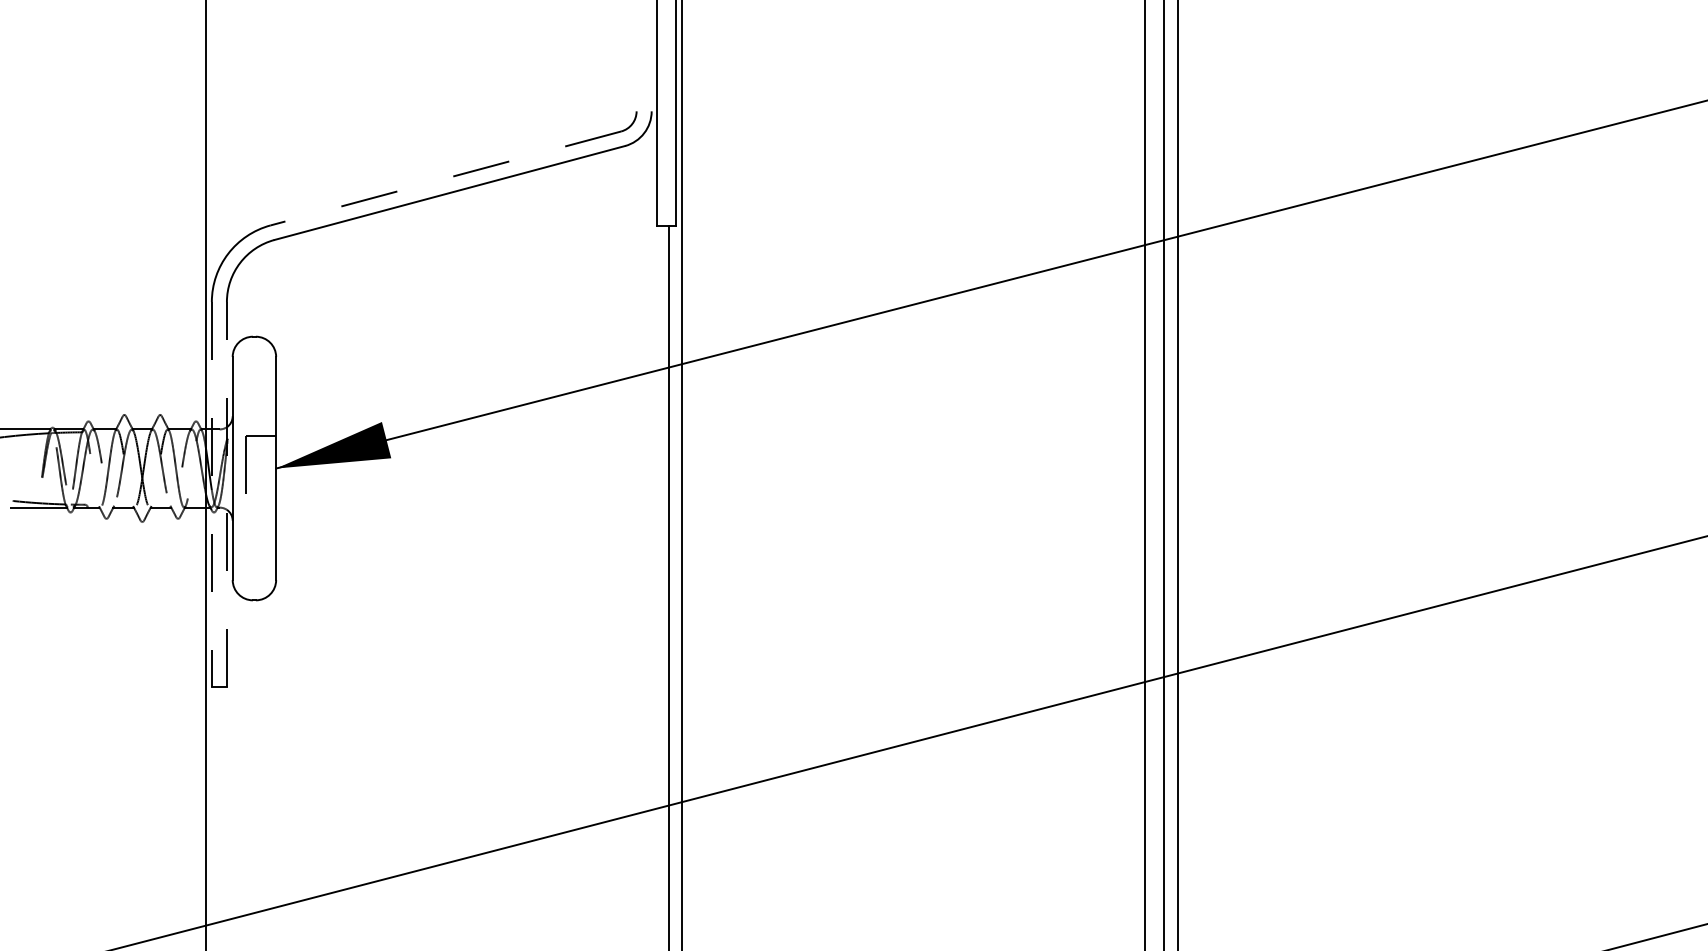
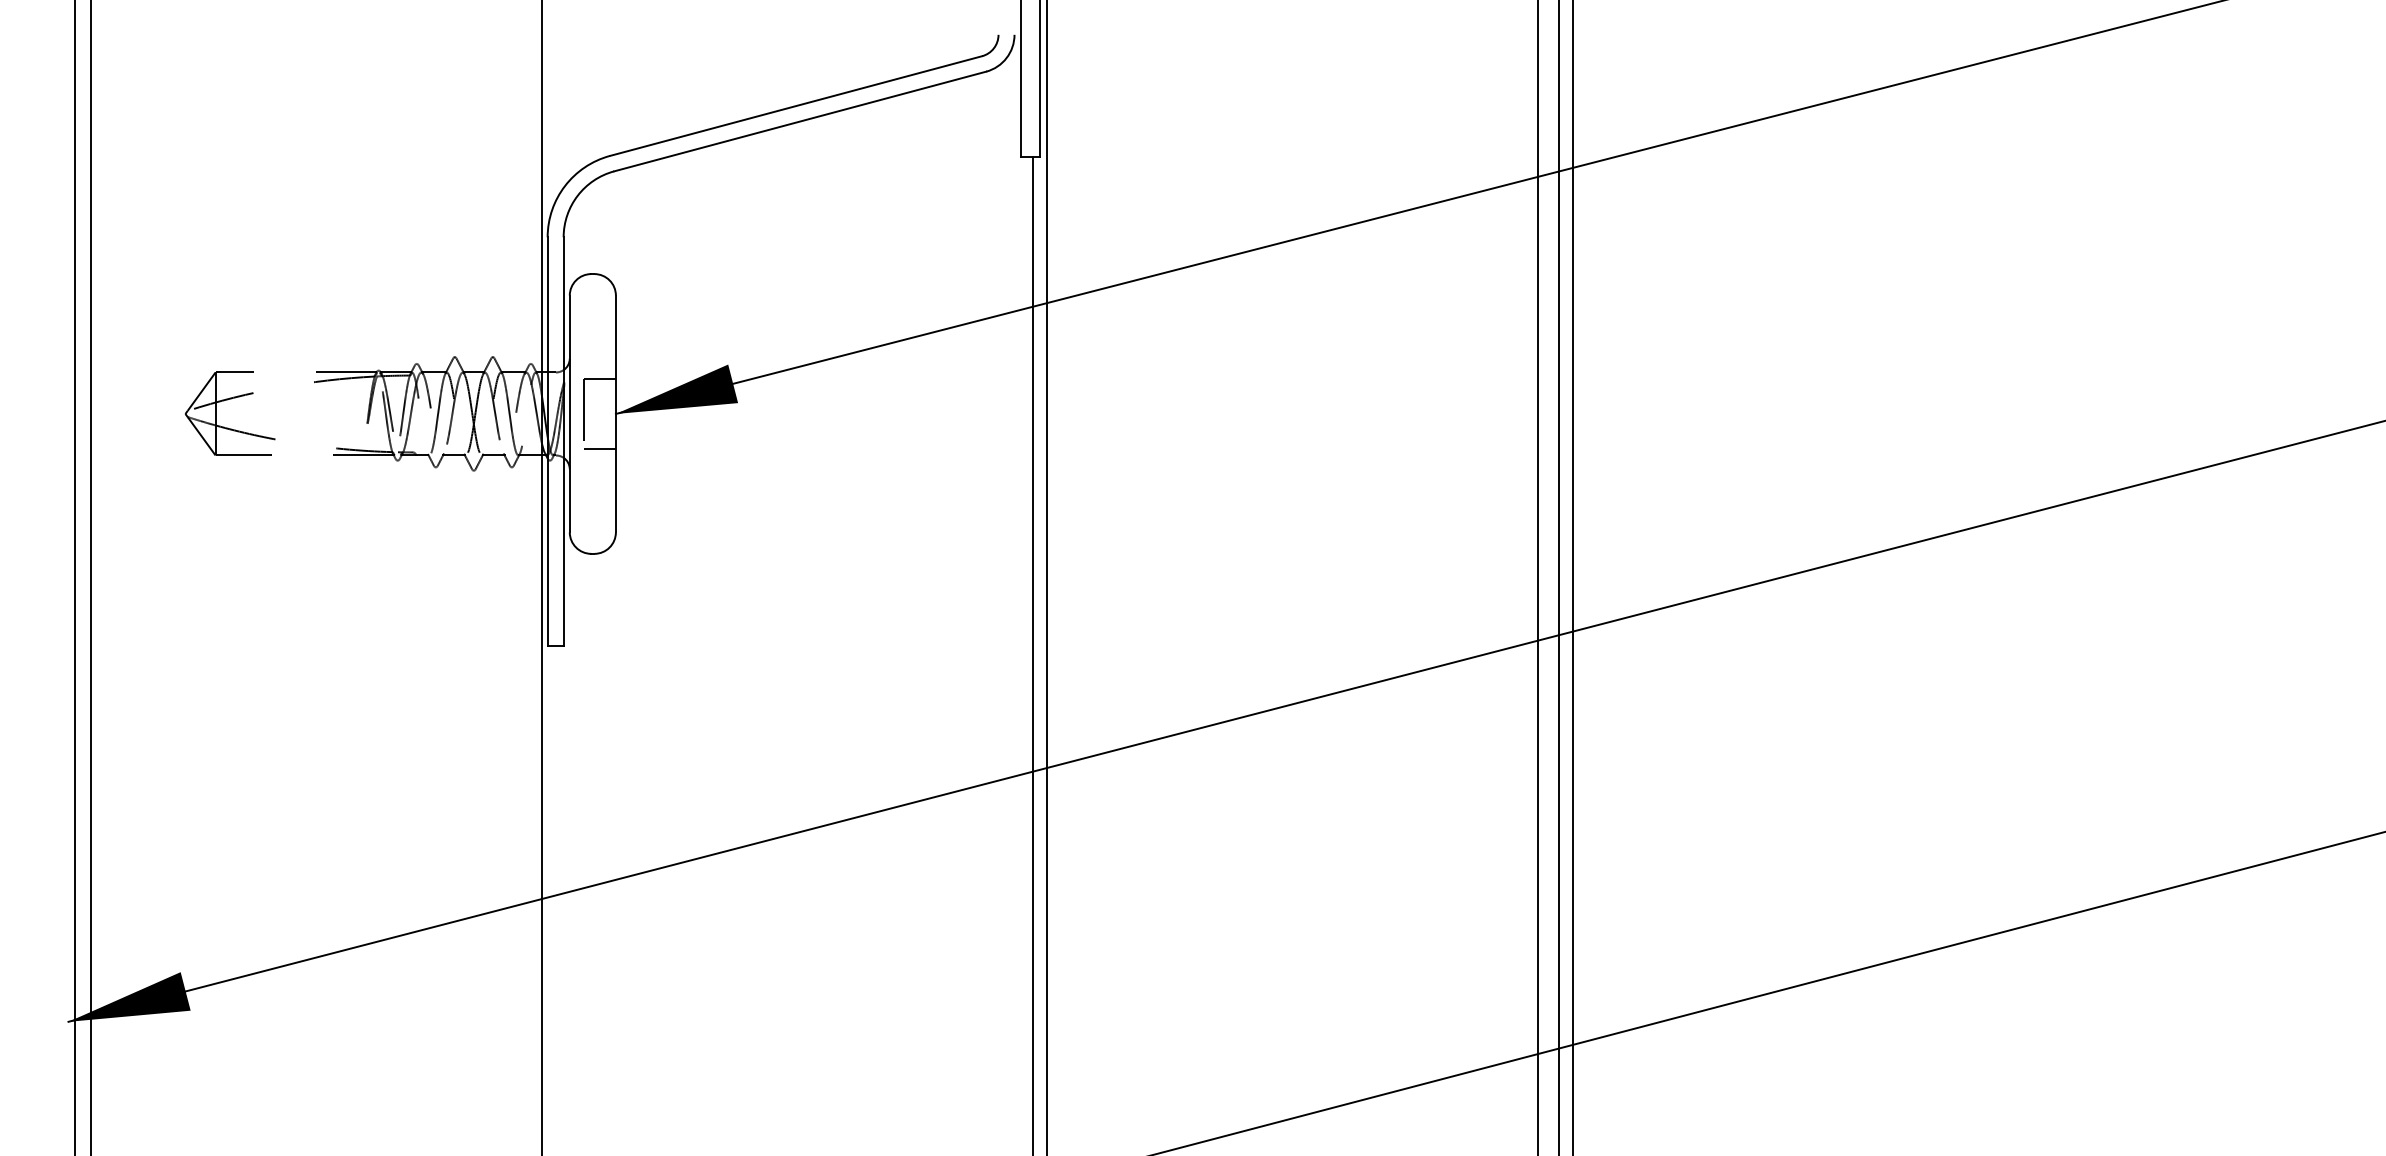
line: (446, 178) -> (796, 106), dashed -> solid
line: (226, 494) -> (563, 441), dashed -> solid
line: (211, 495) -> (547, 442), dashed -> solid
line: (260, 501) -> (599, 448), added

